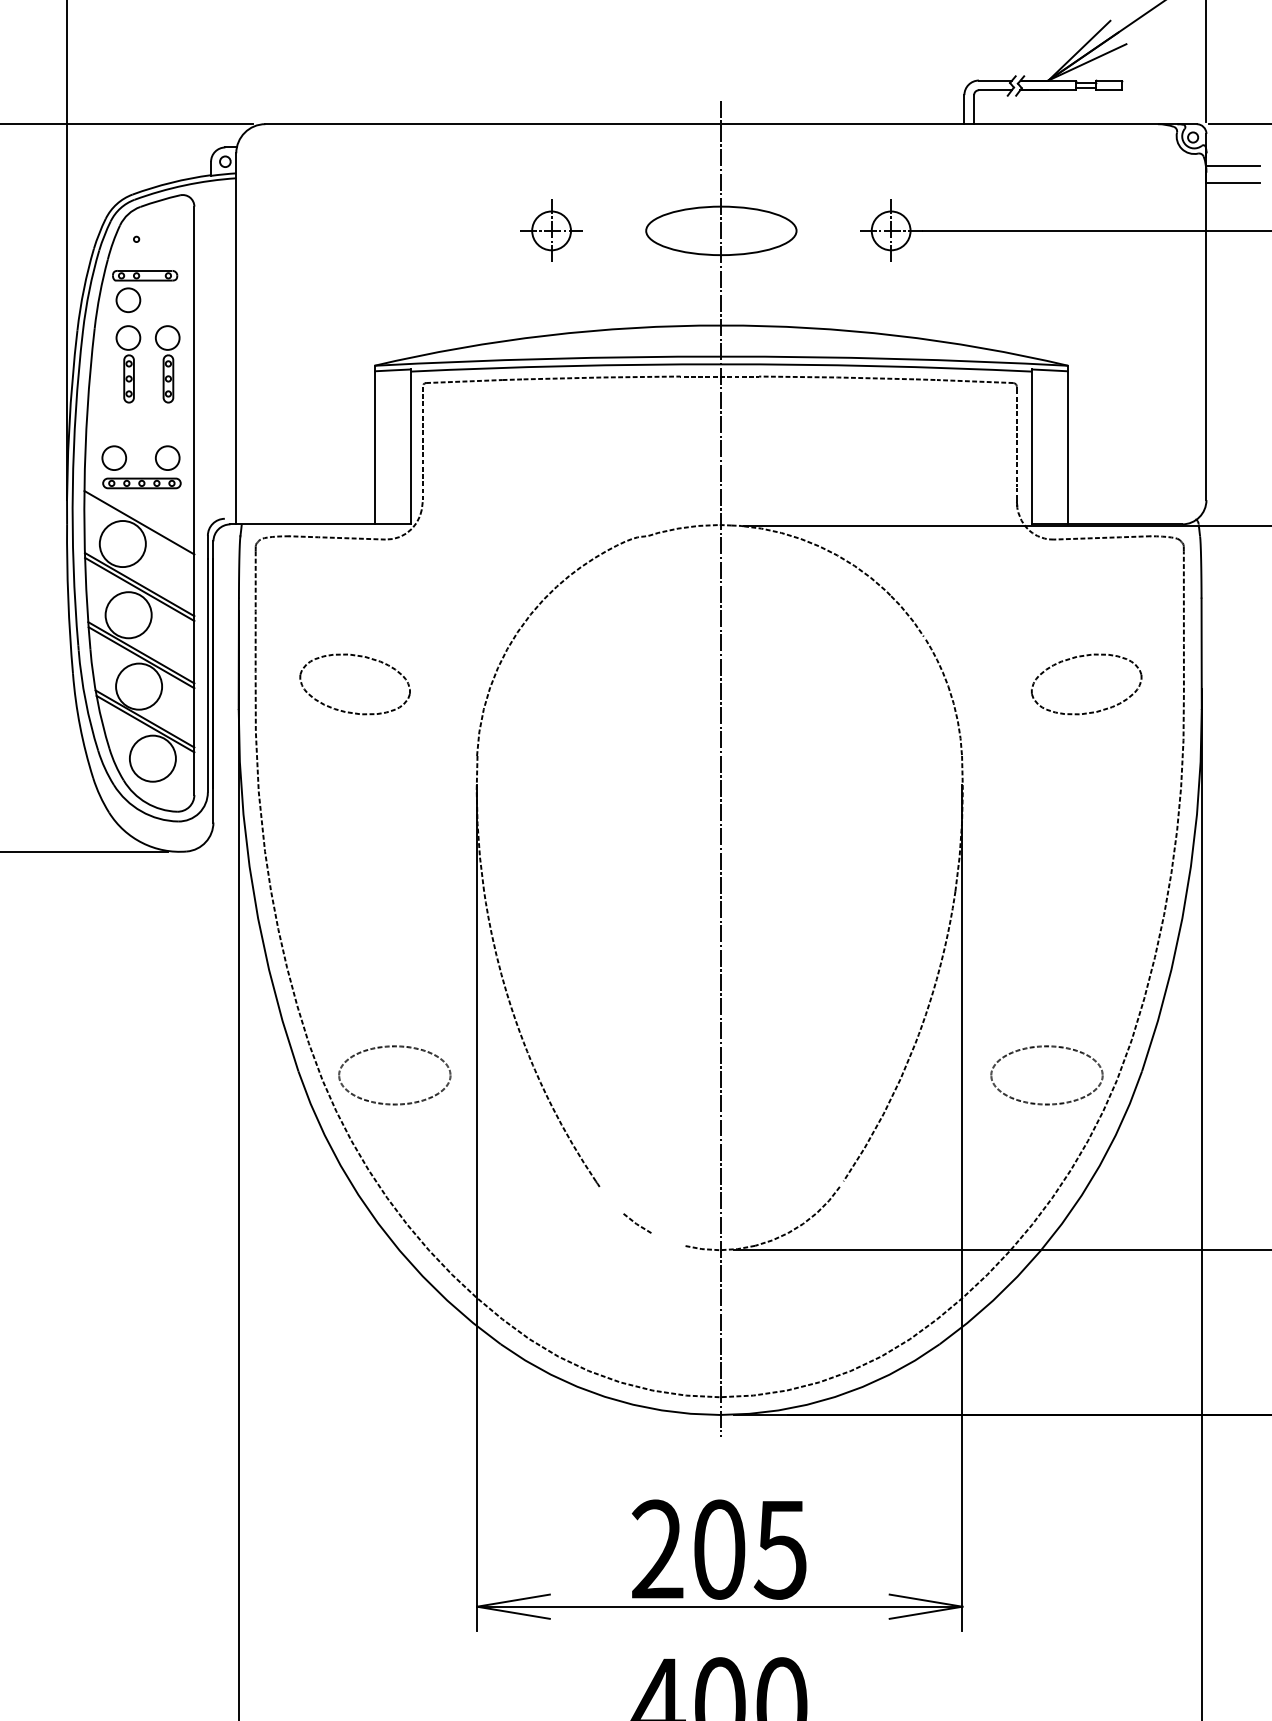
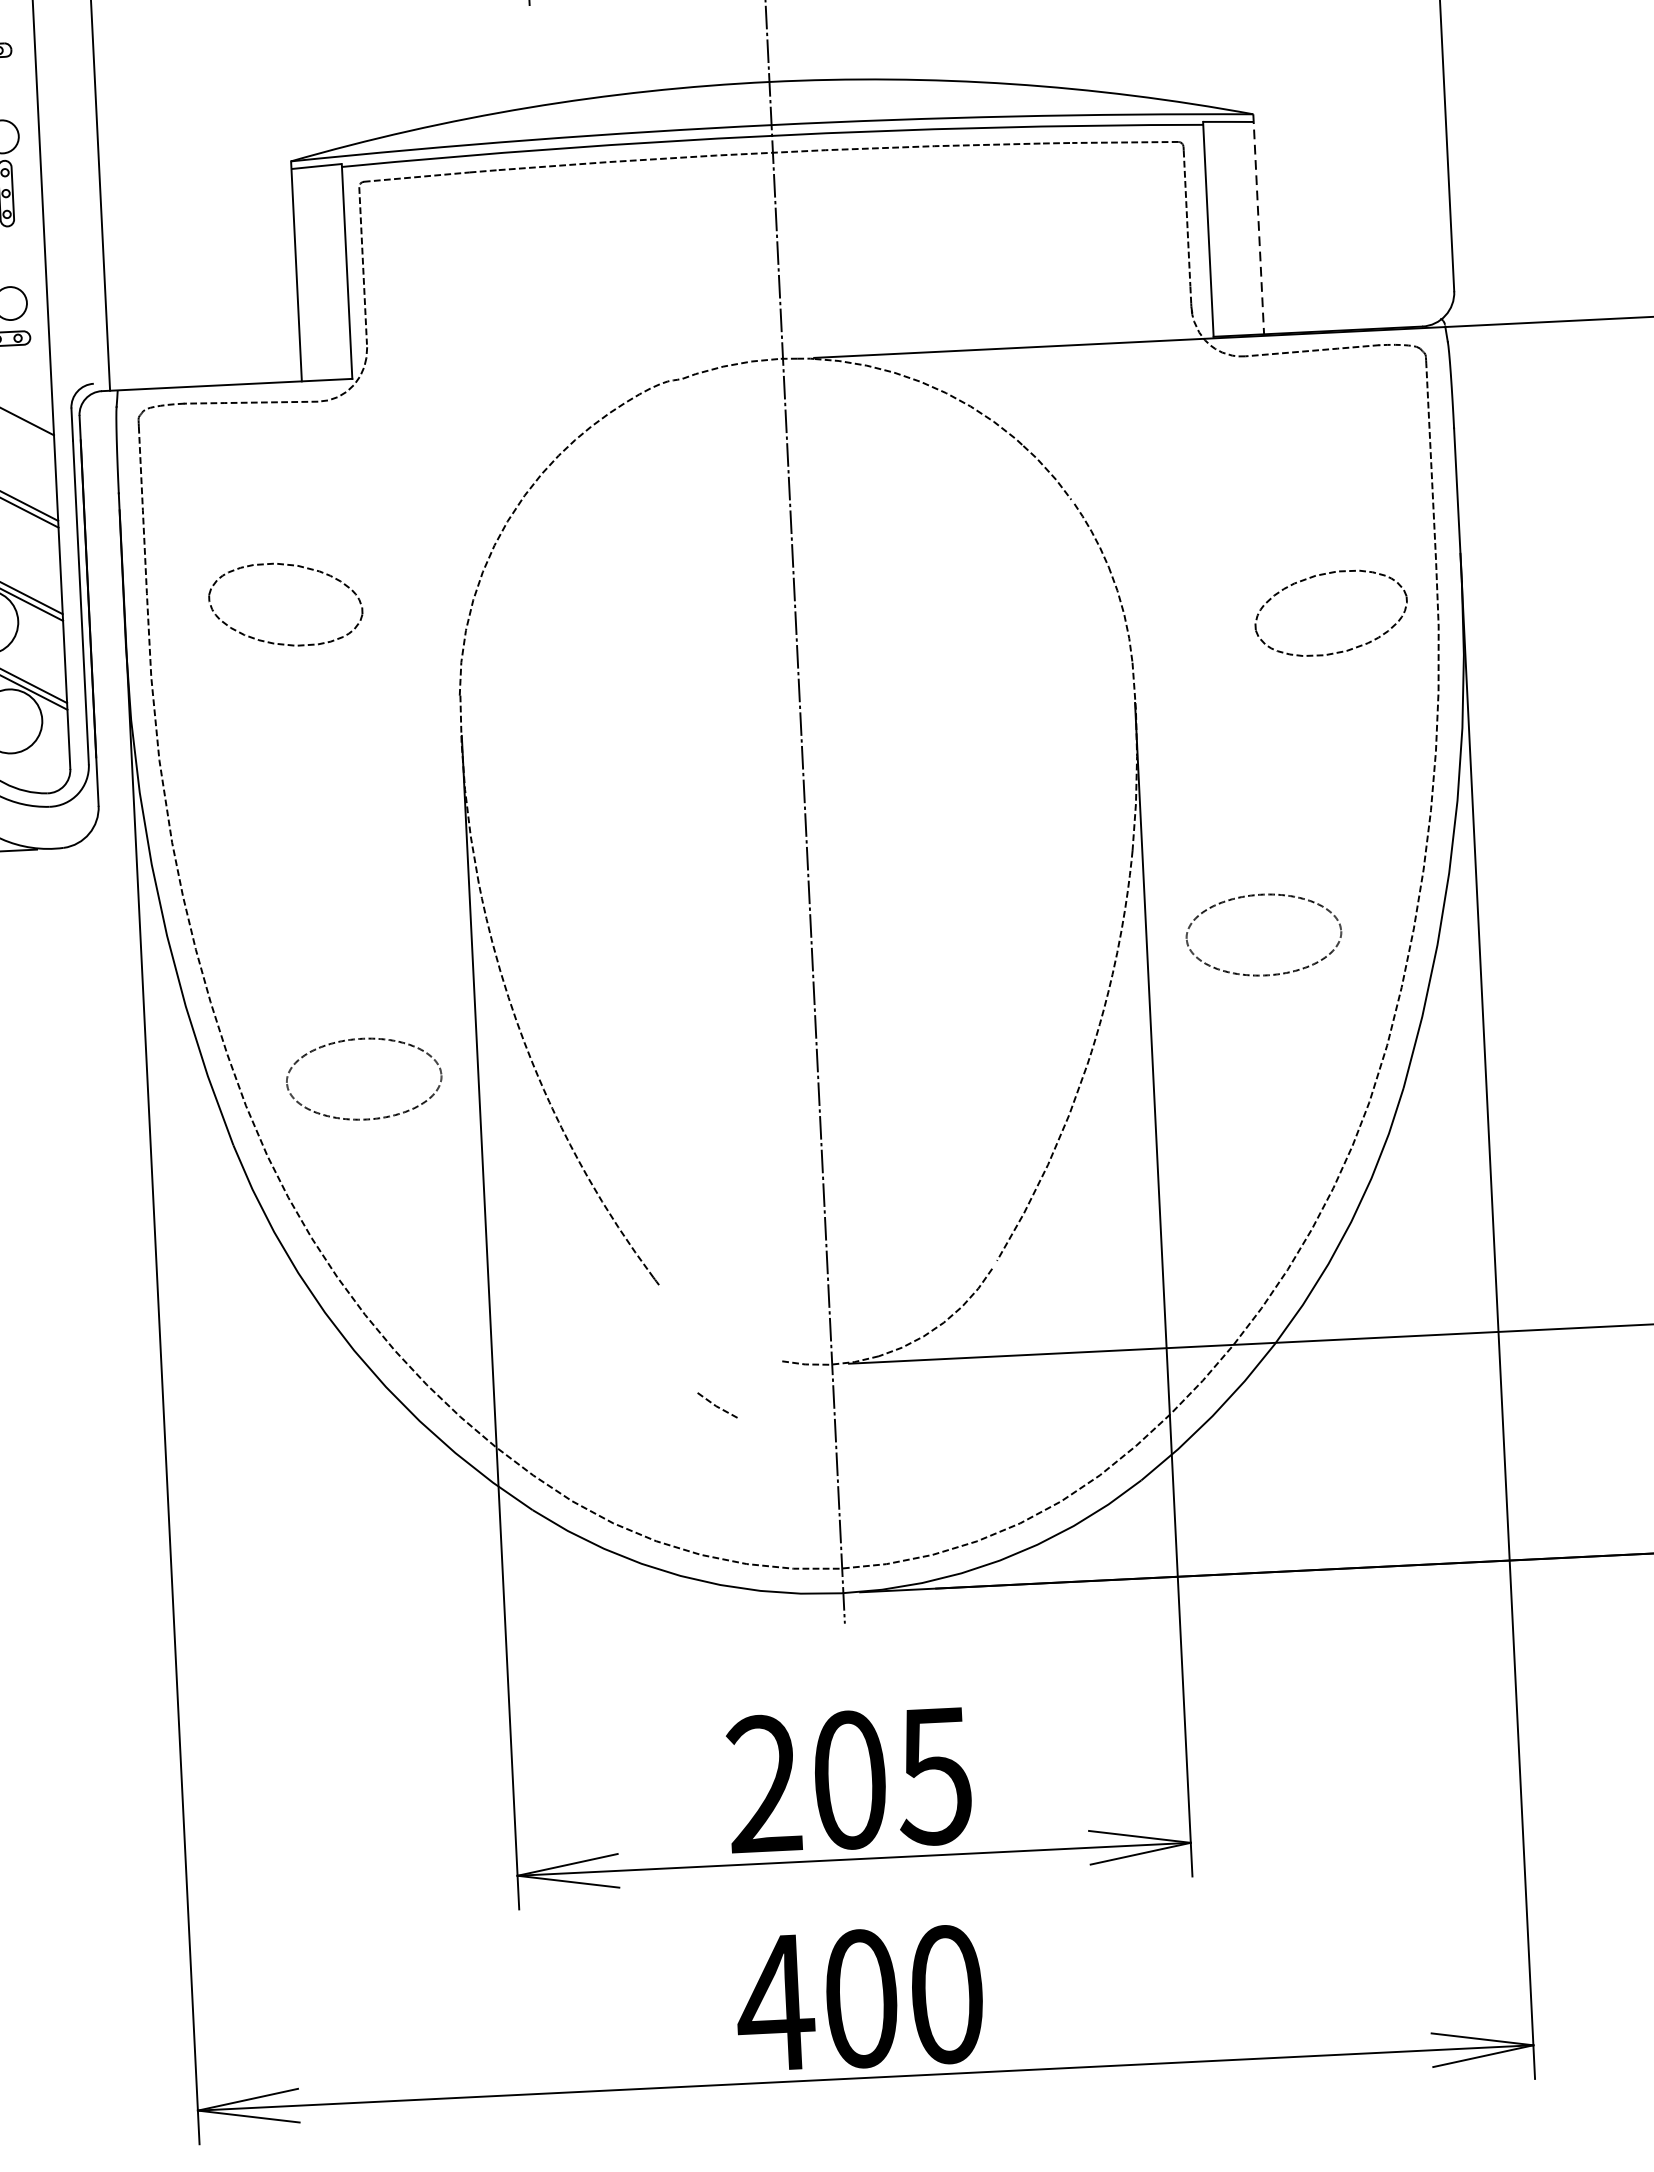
line: (1068, 445) -> (1259, 224), solid -> dashed
part: (1081, 657) -> (1322, 576), moved
part: (394, 1047) -> (361, 1040), moved
part: (1046, 1047) -> (1261, 896), moved
line: (637, 1223) -> (717, 1405), moved

